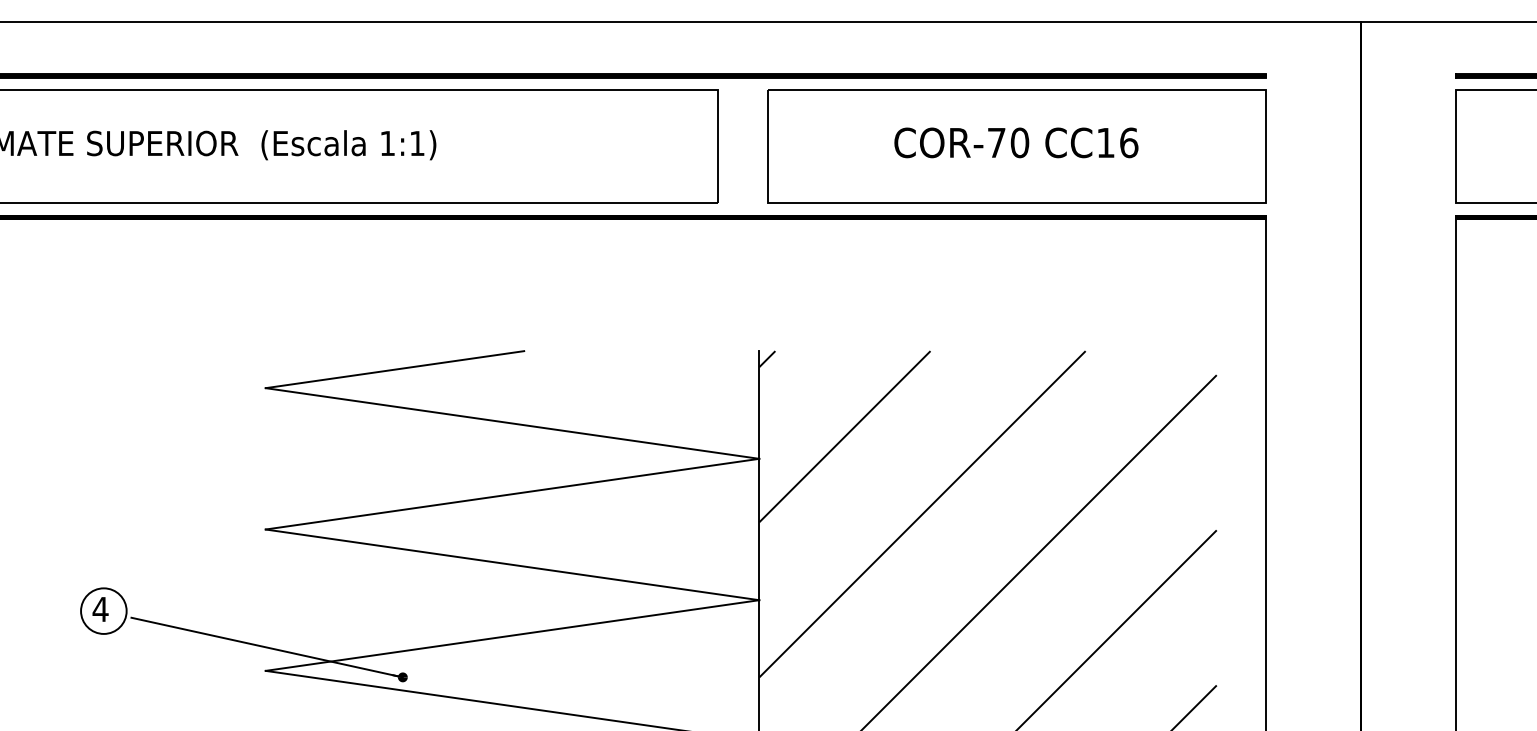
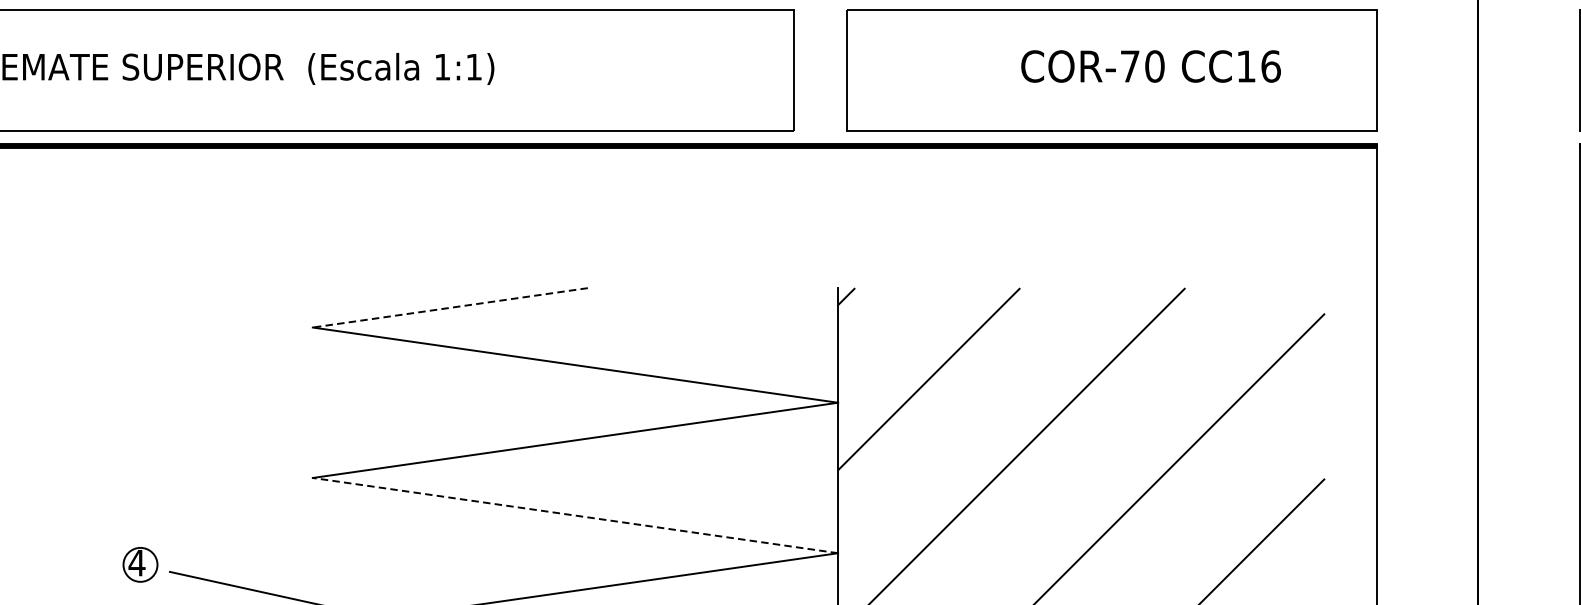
text: (1016, 142) -> (1151, 66), moved
line: (394, 369) -> (449, 307), solid -> dashed
line: (512, 564) -> (575, 515), solid -> dashed
circle: (103, 610) -> (140, 564), size x0.7

